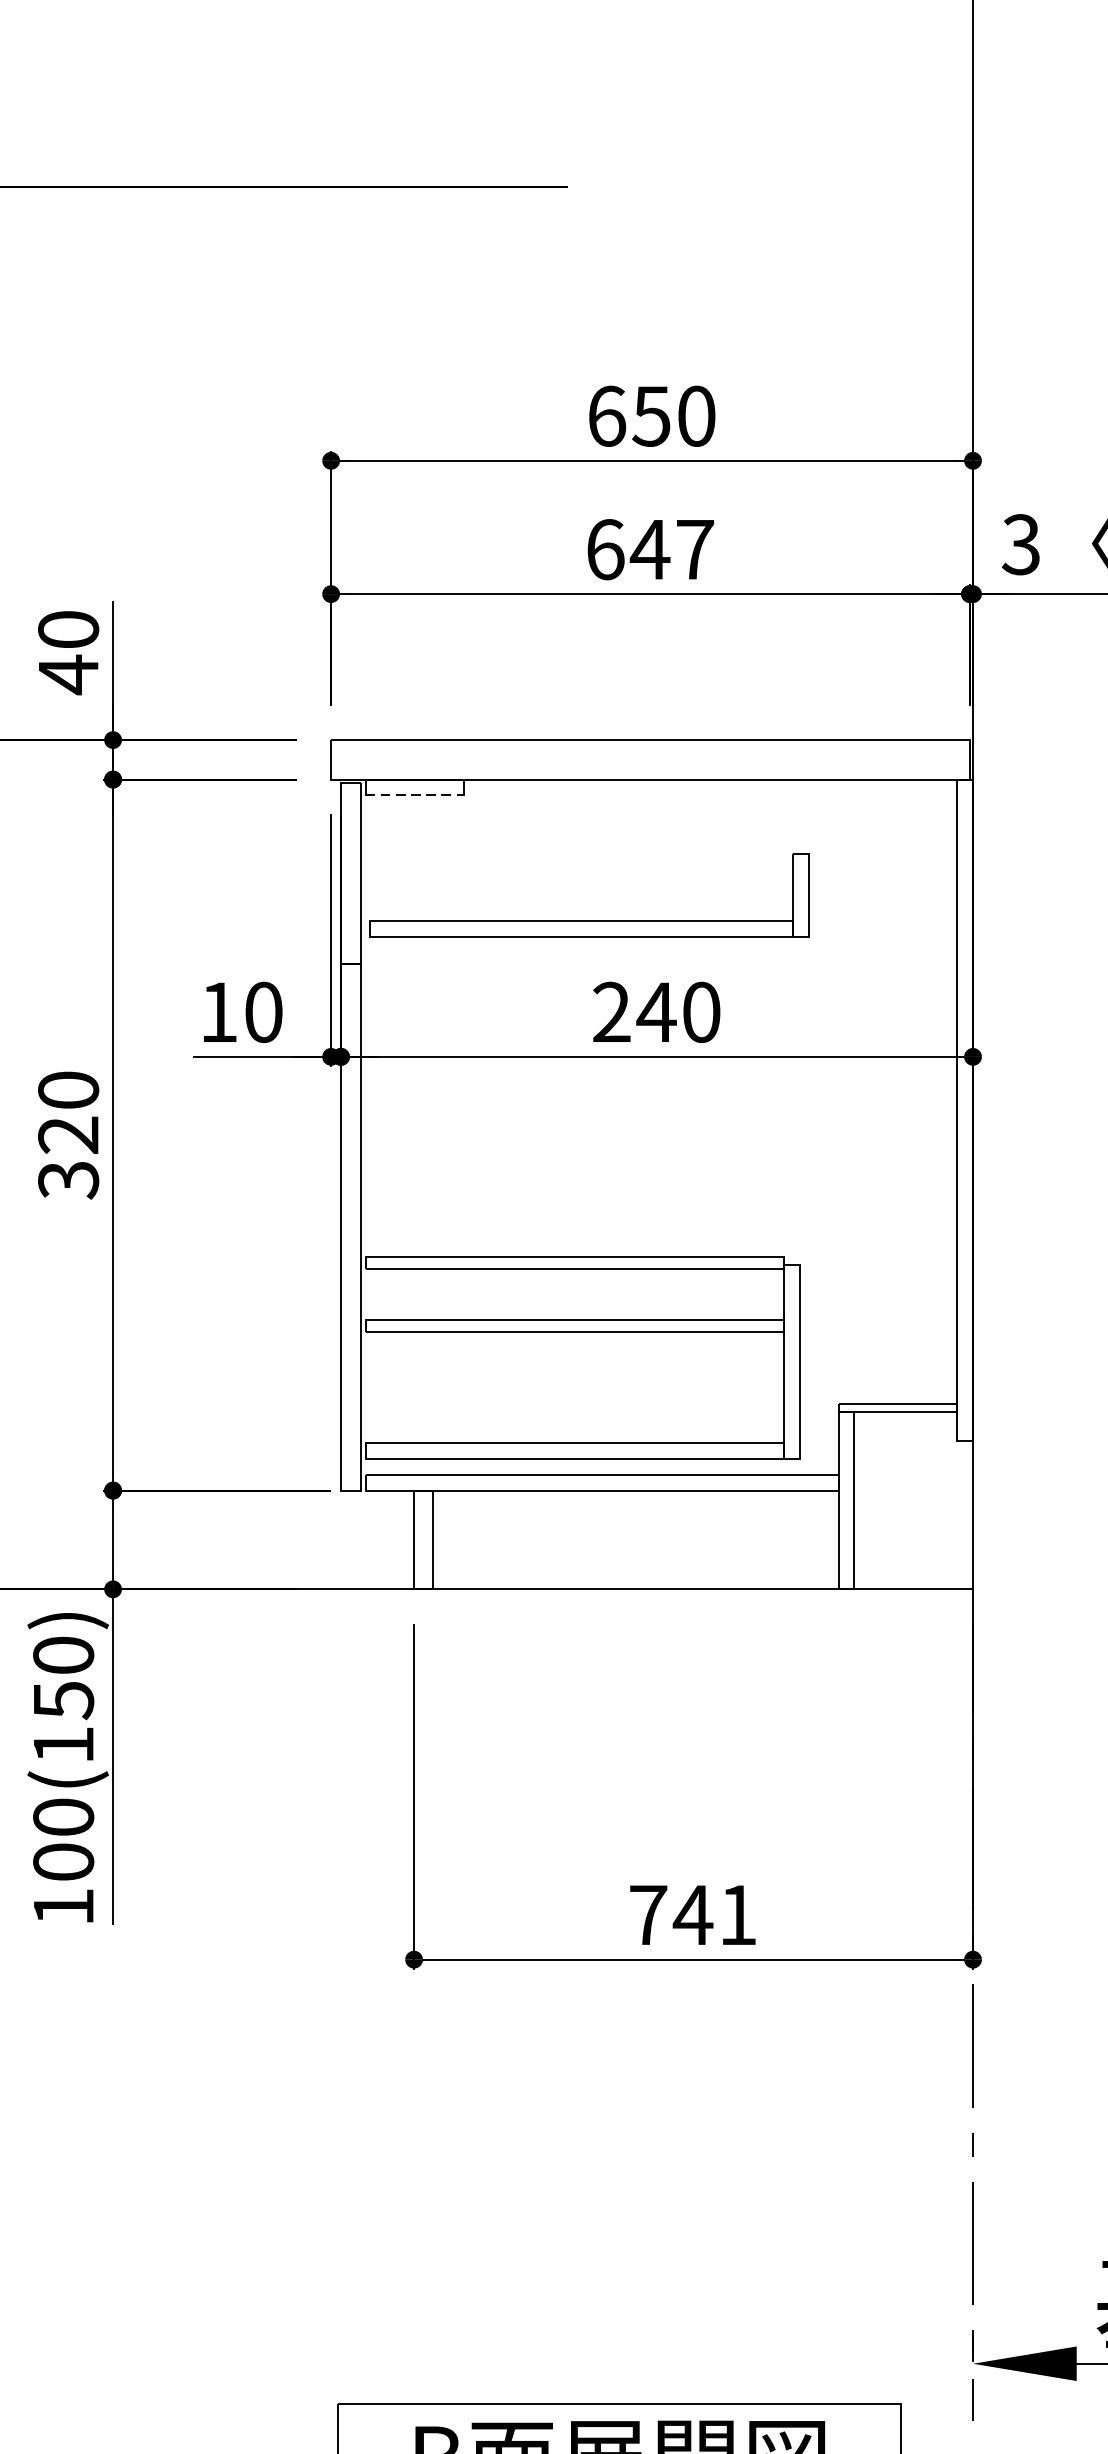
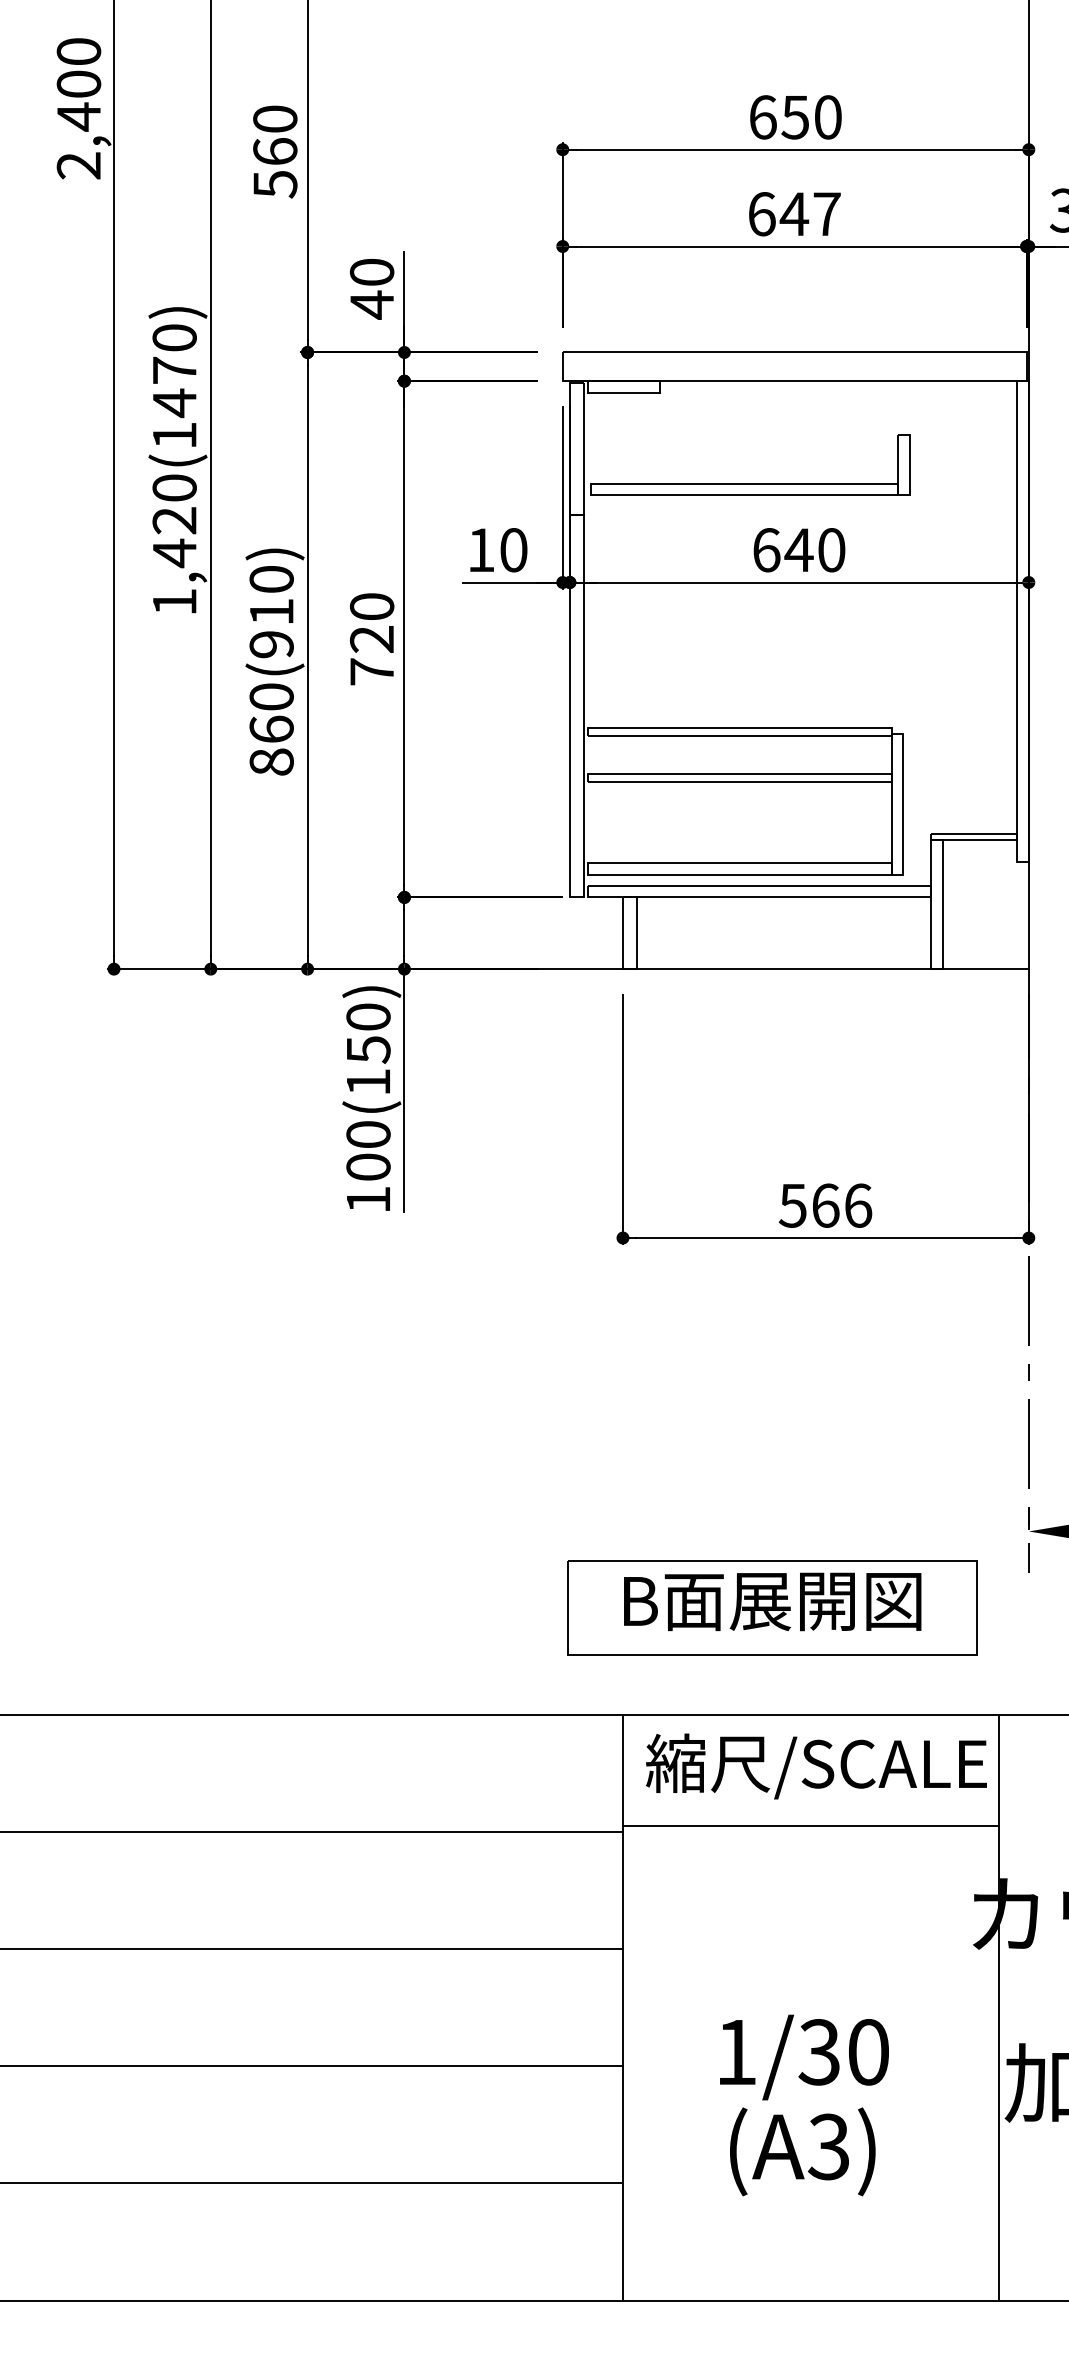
line: (414, 795) -> (623, 392), dashed -> solid
text: (611, 1012) -> (766, 550), 240 -> 640
text: (67, 1180) -> (371, 672), 320 -> 720
text: (693, 1914) -> (825, 1205), 741 -> 566

